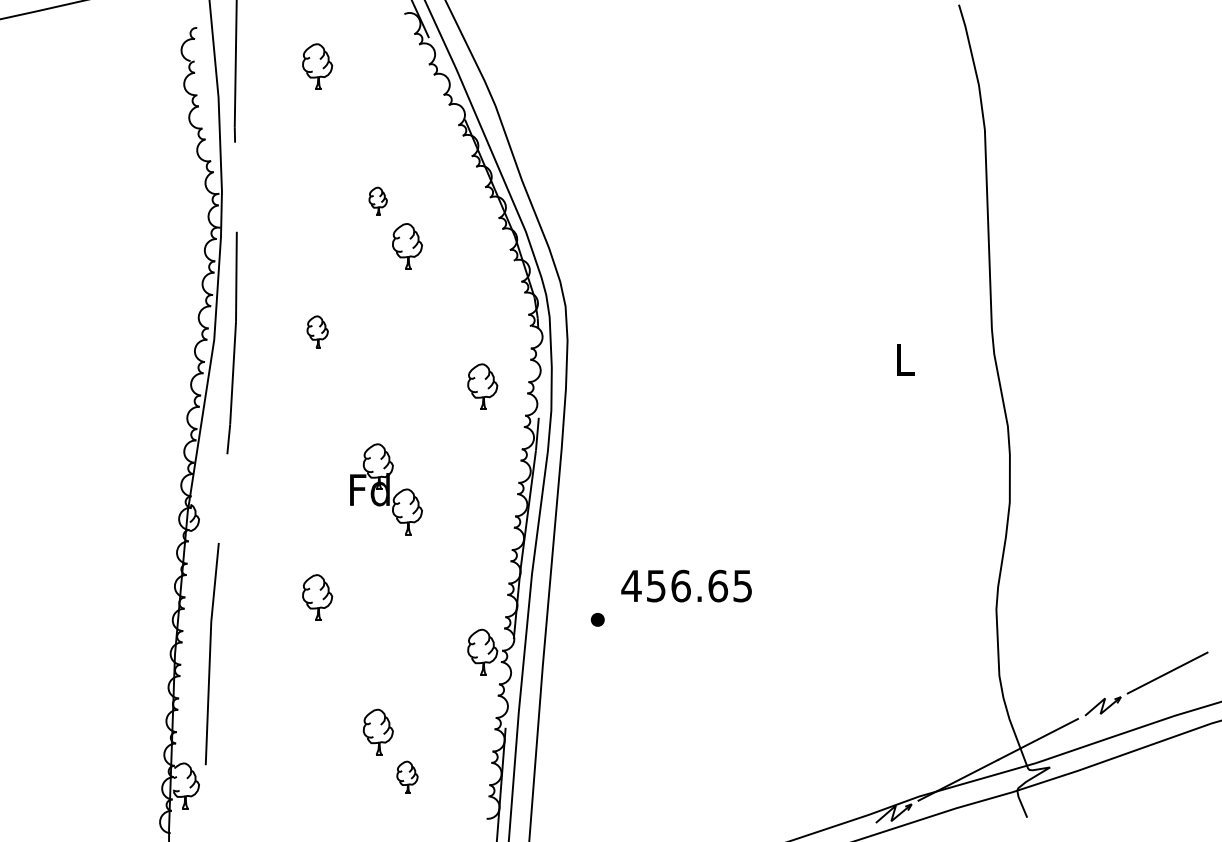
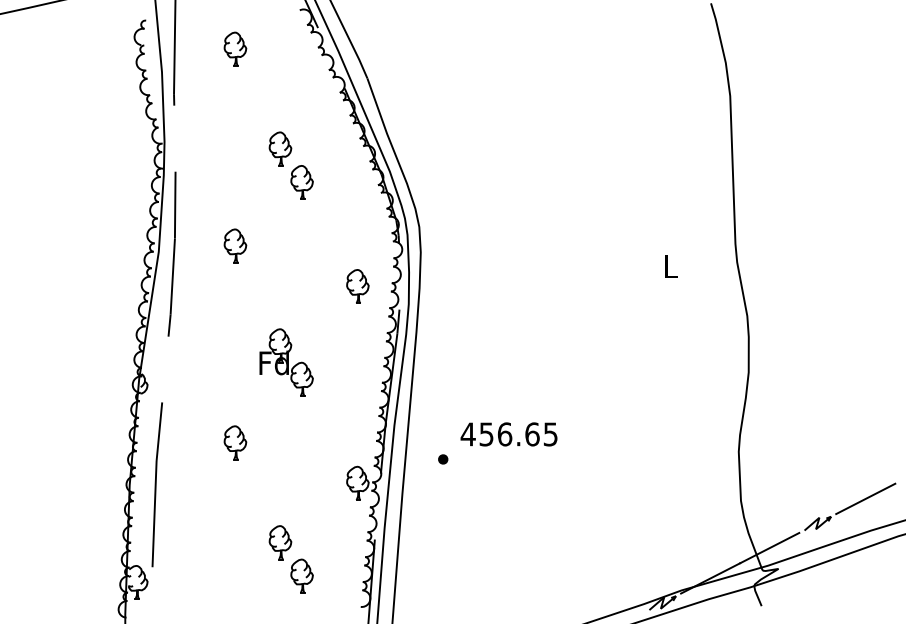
part: (377, 200) -> (279, 148), size x1.67
part: (317, 331) -> (235, 245), size x1.43
part: (407, 777) -> (302, 576), size x1.43

